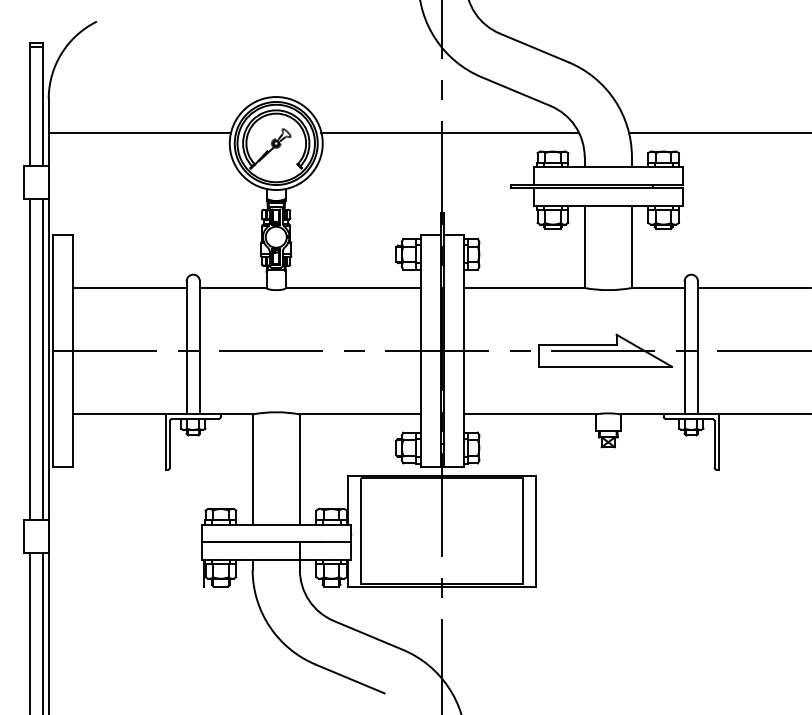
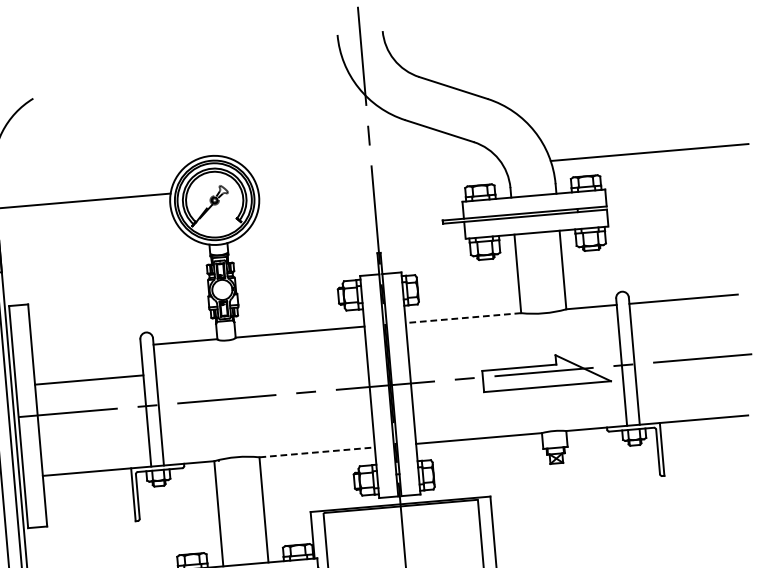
line: (449, 132) -> (379, 175), removed
line: (129, 287) -> (88, 379), moved
line: (523, 287) -> (462, 317), solid -> dashed
line: (360, 414) -> (317, 452), solid -> dashed

